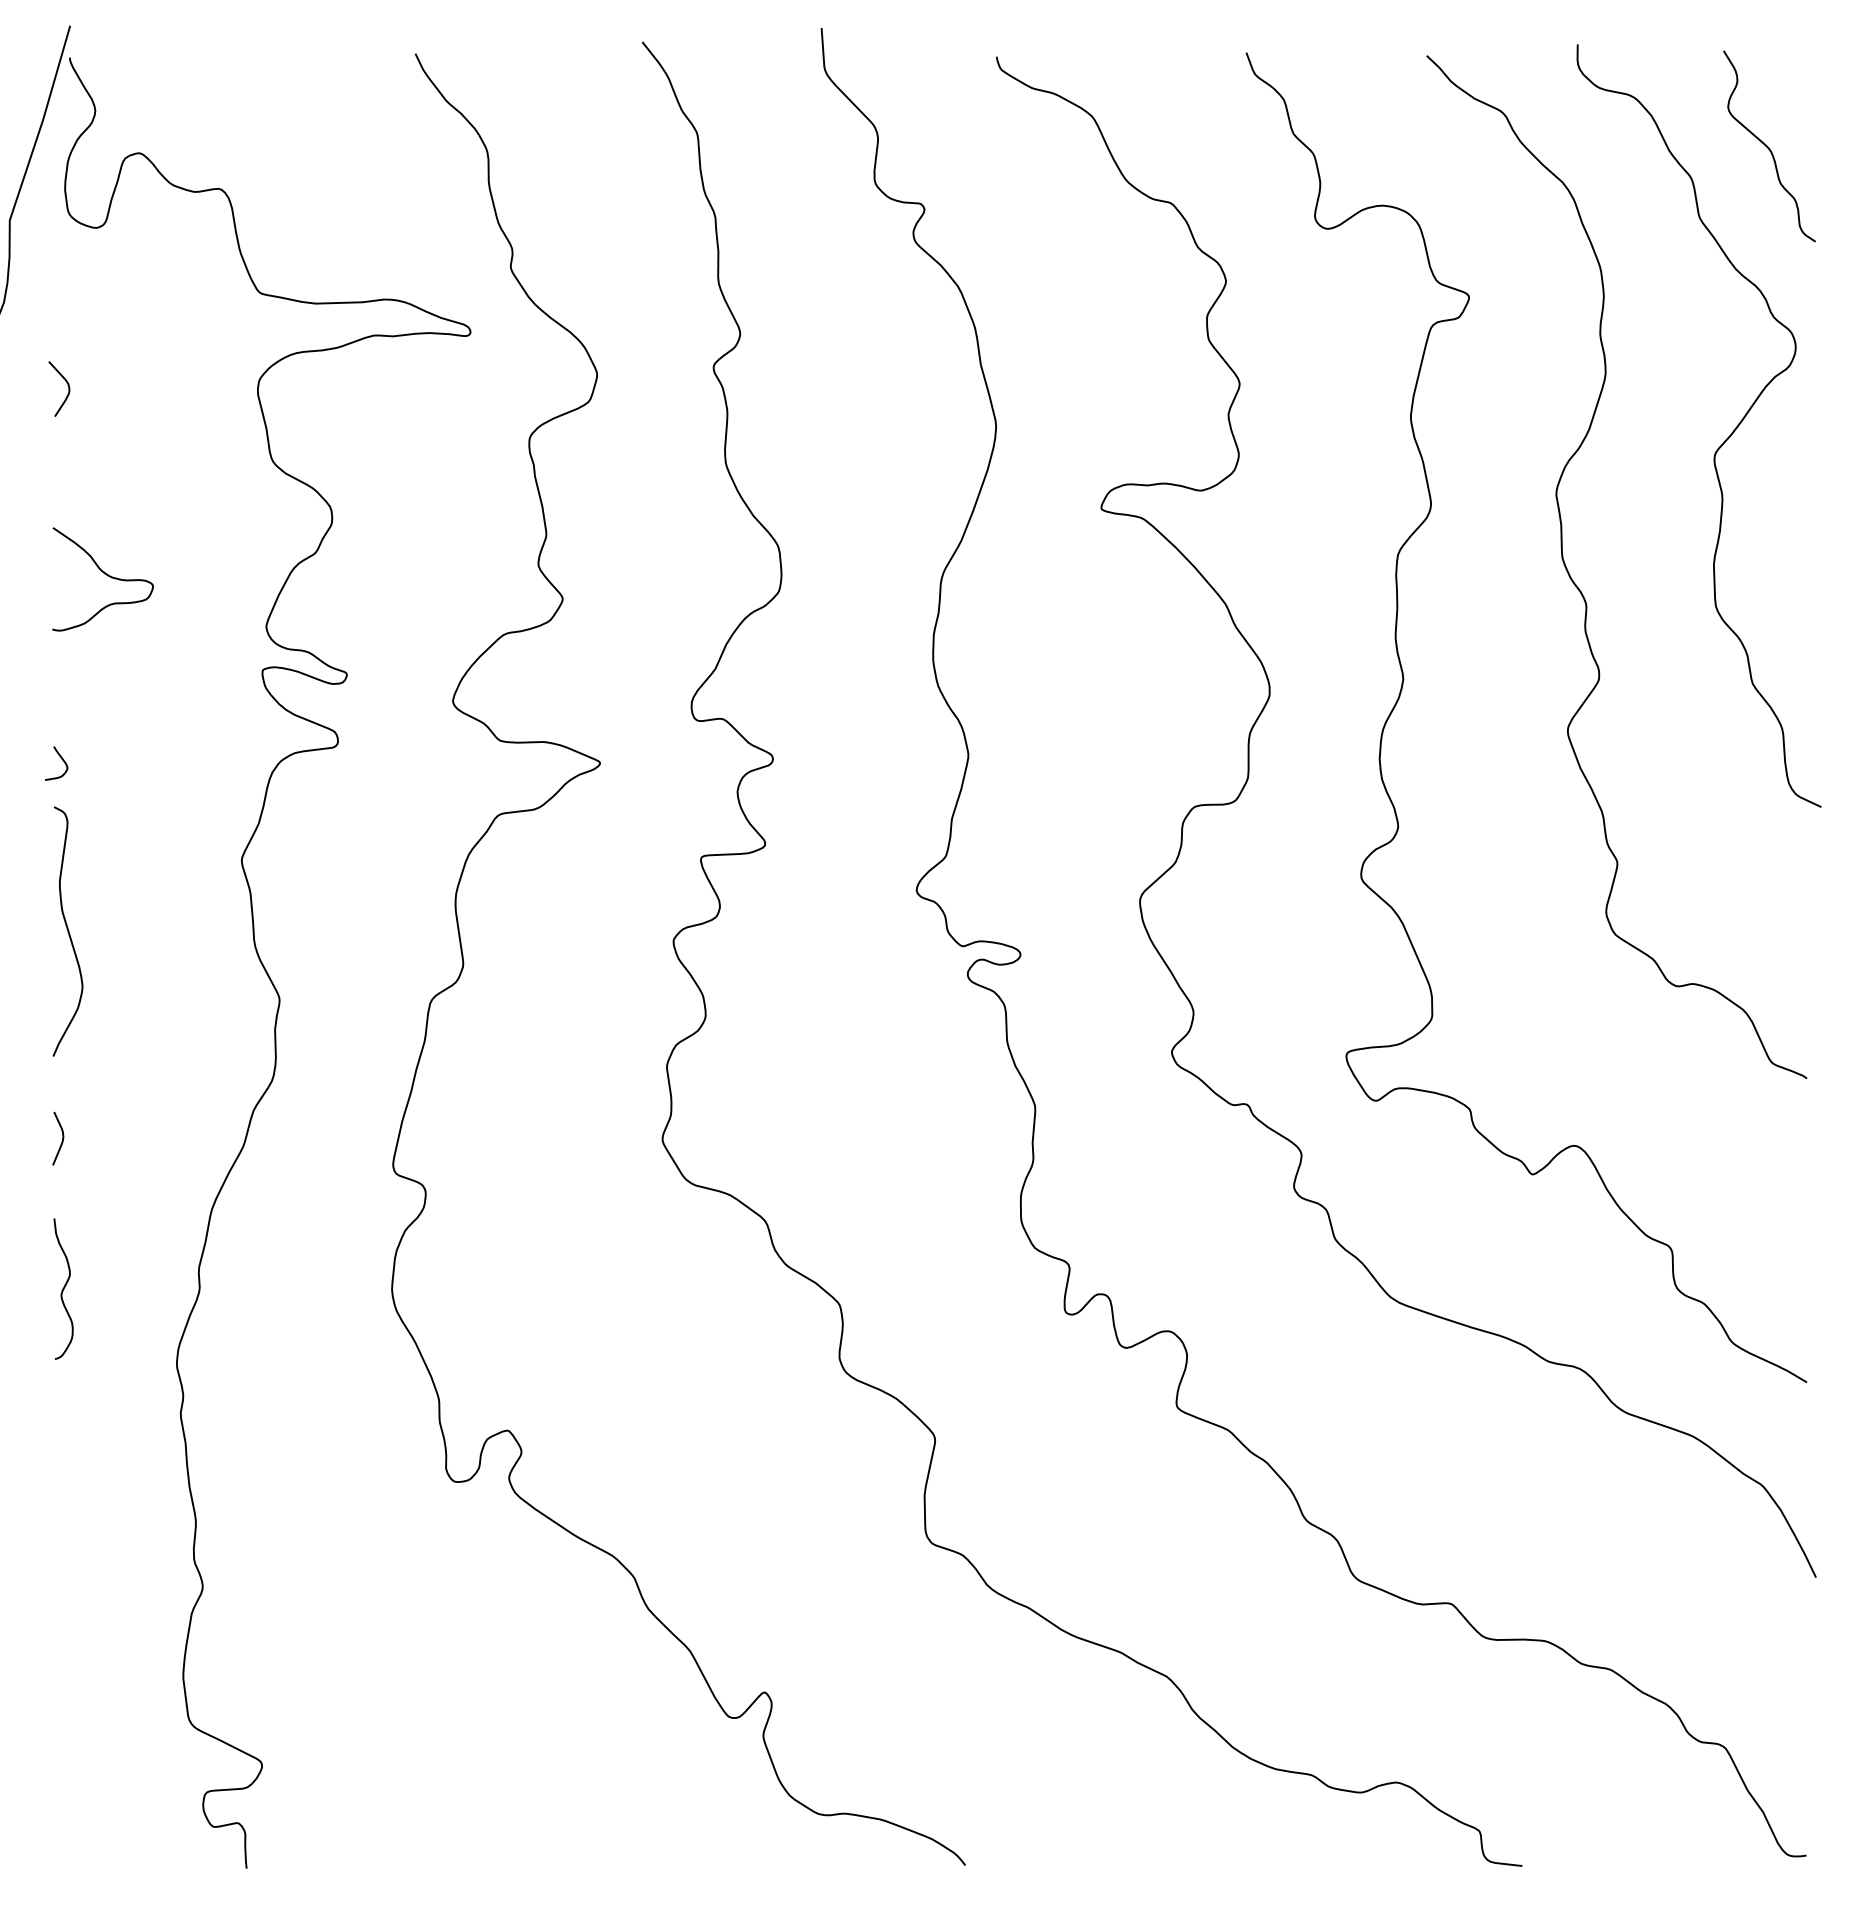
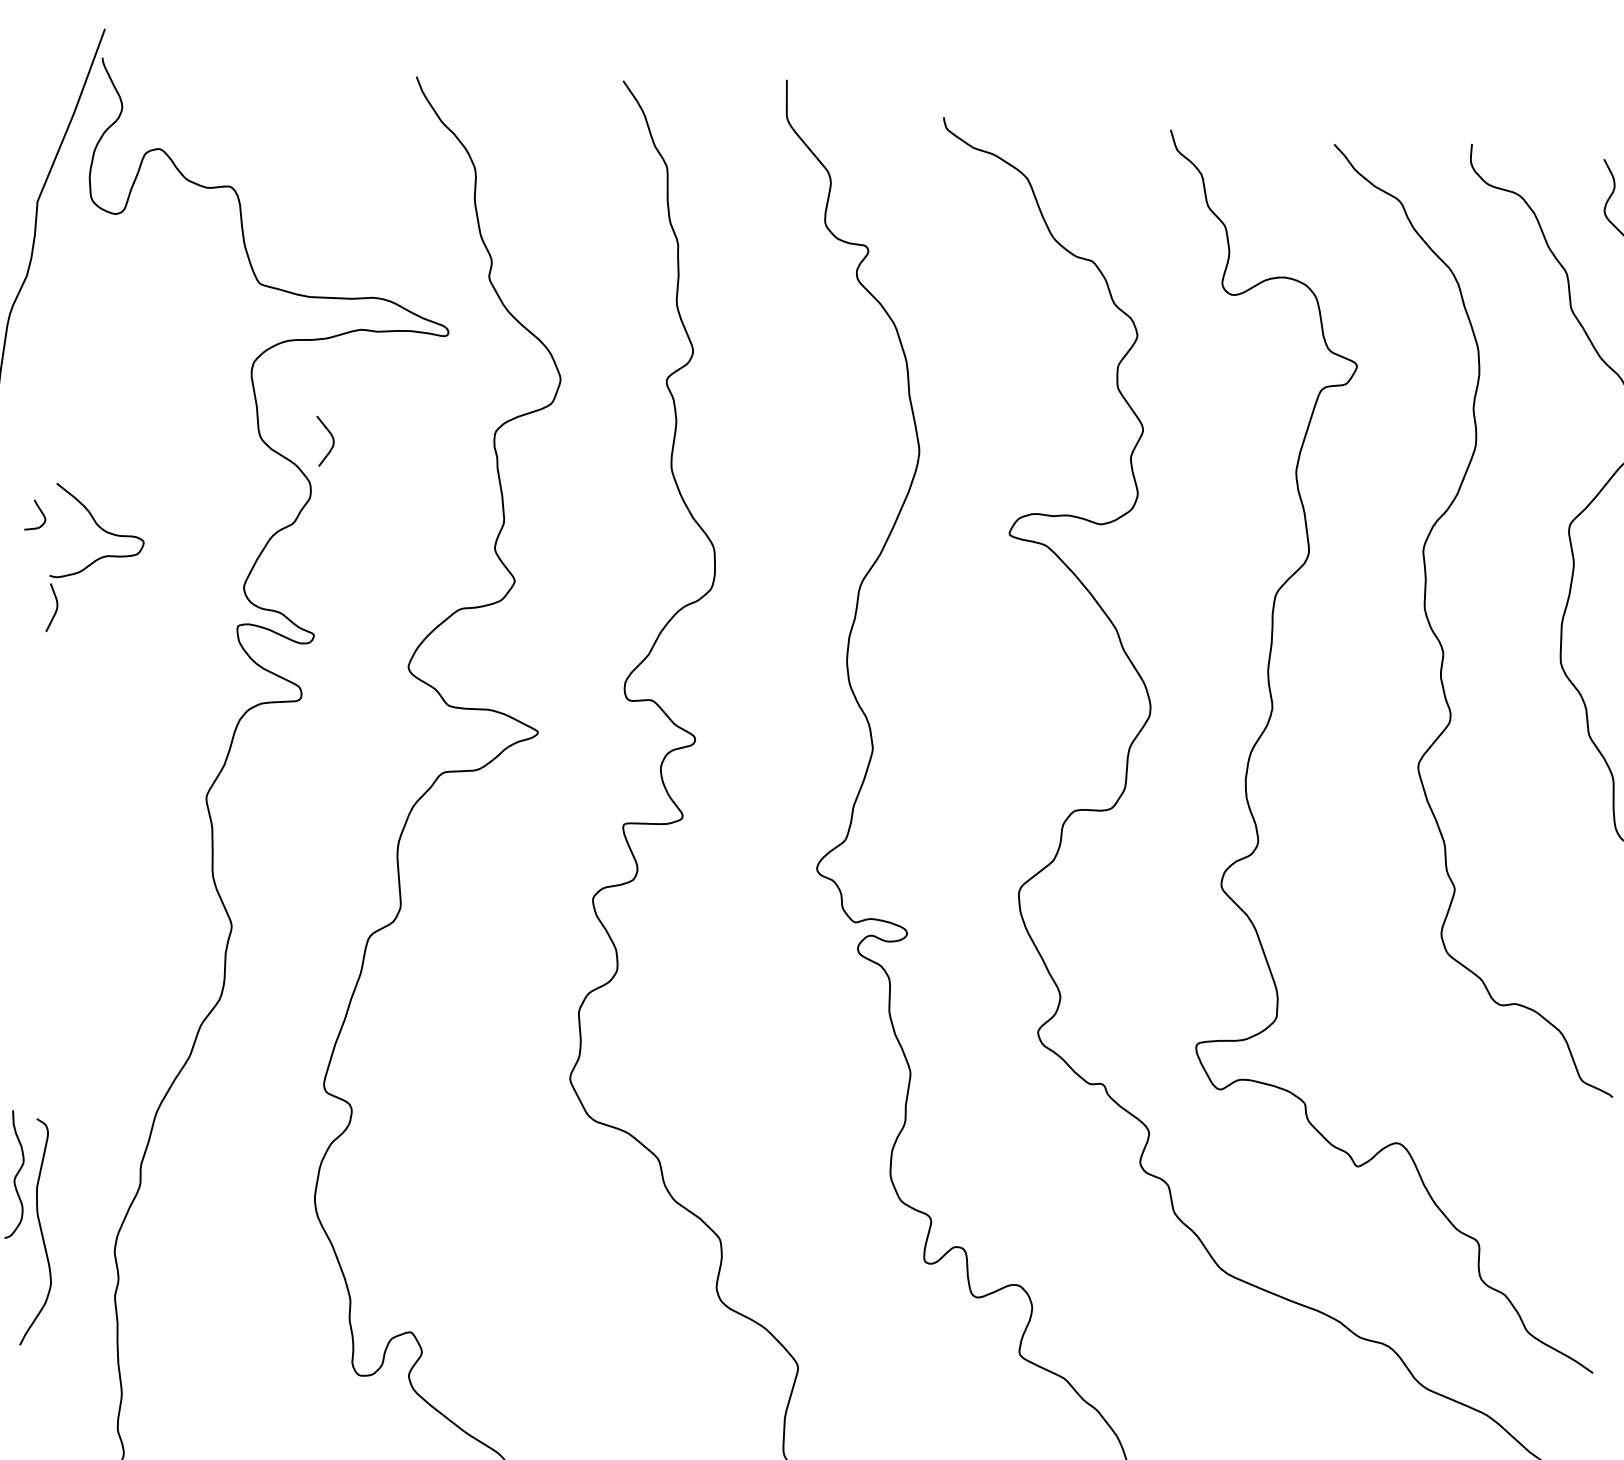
curve: (67, 385) -> (332, 439), moved
curve: (61, 759) -> (40, 512), moved
curve: (67, 931) -> (40, 1232), moved
curve: (62, 1138) -> (56, 608), moved

